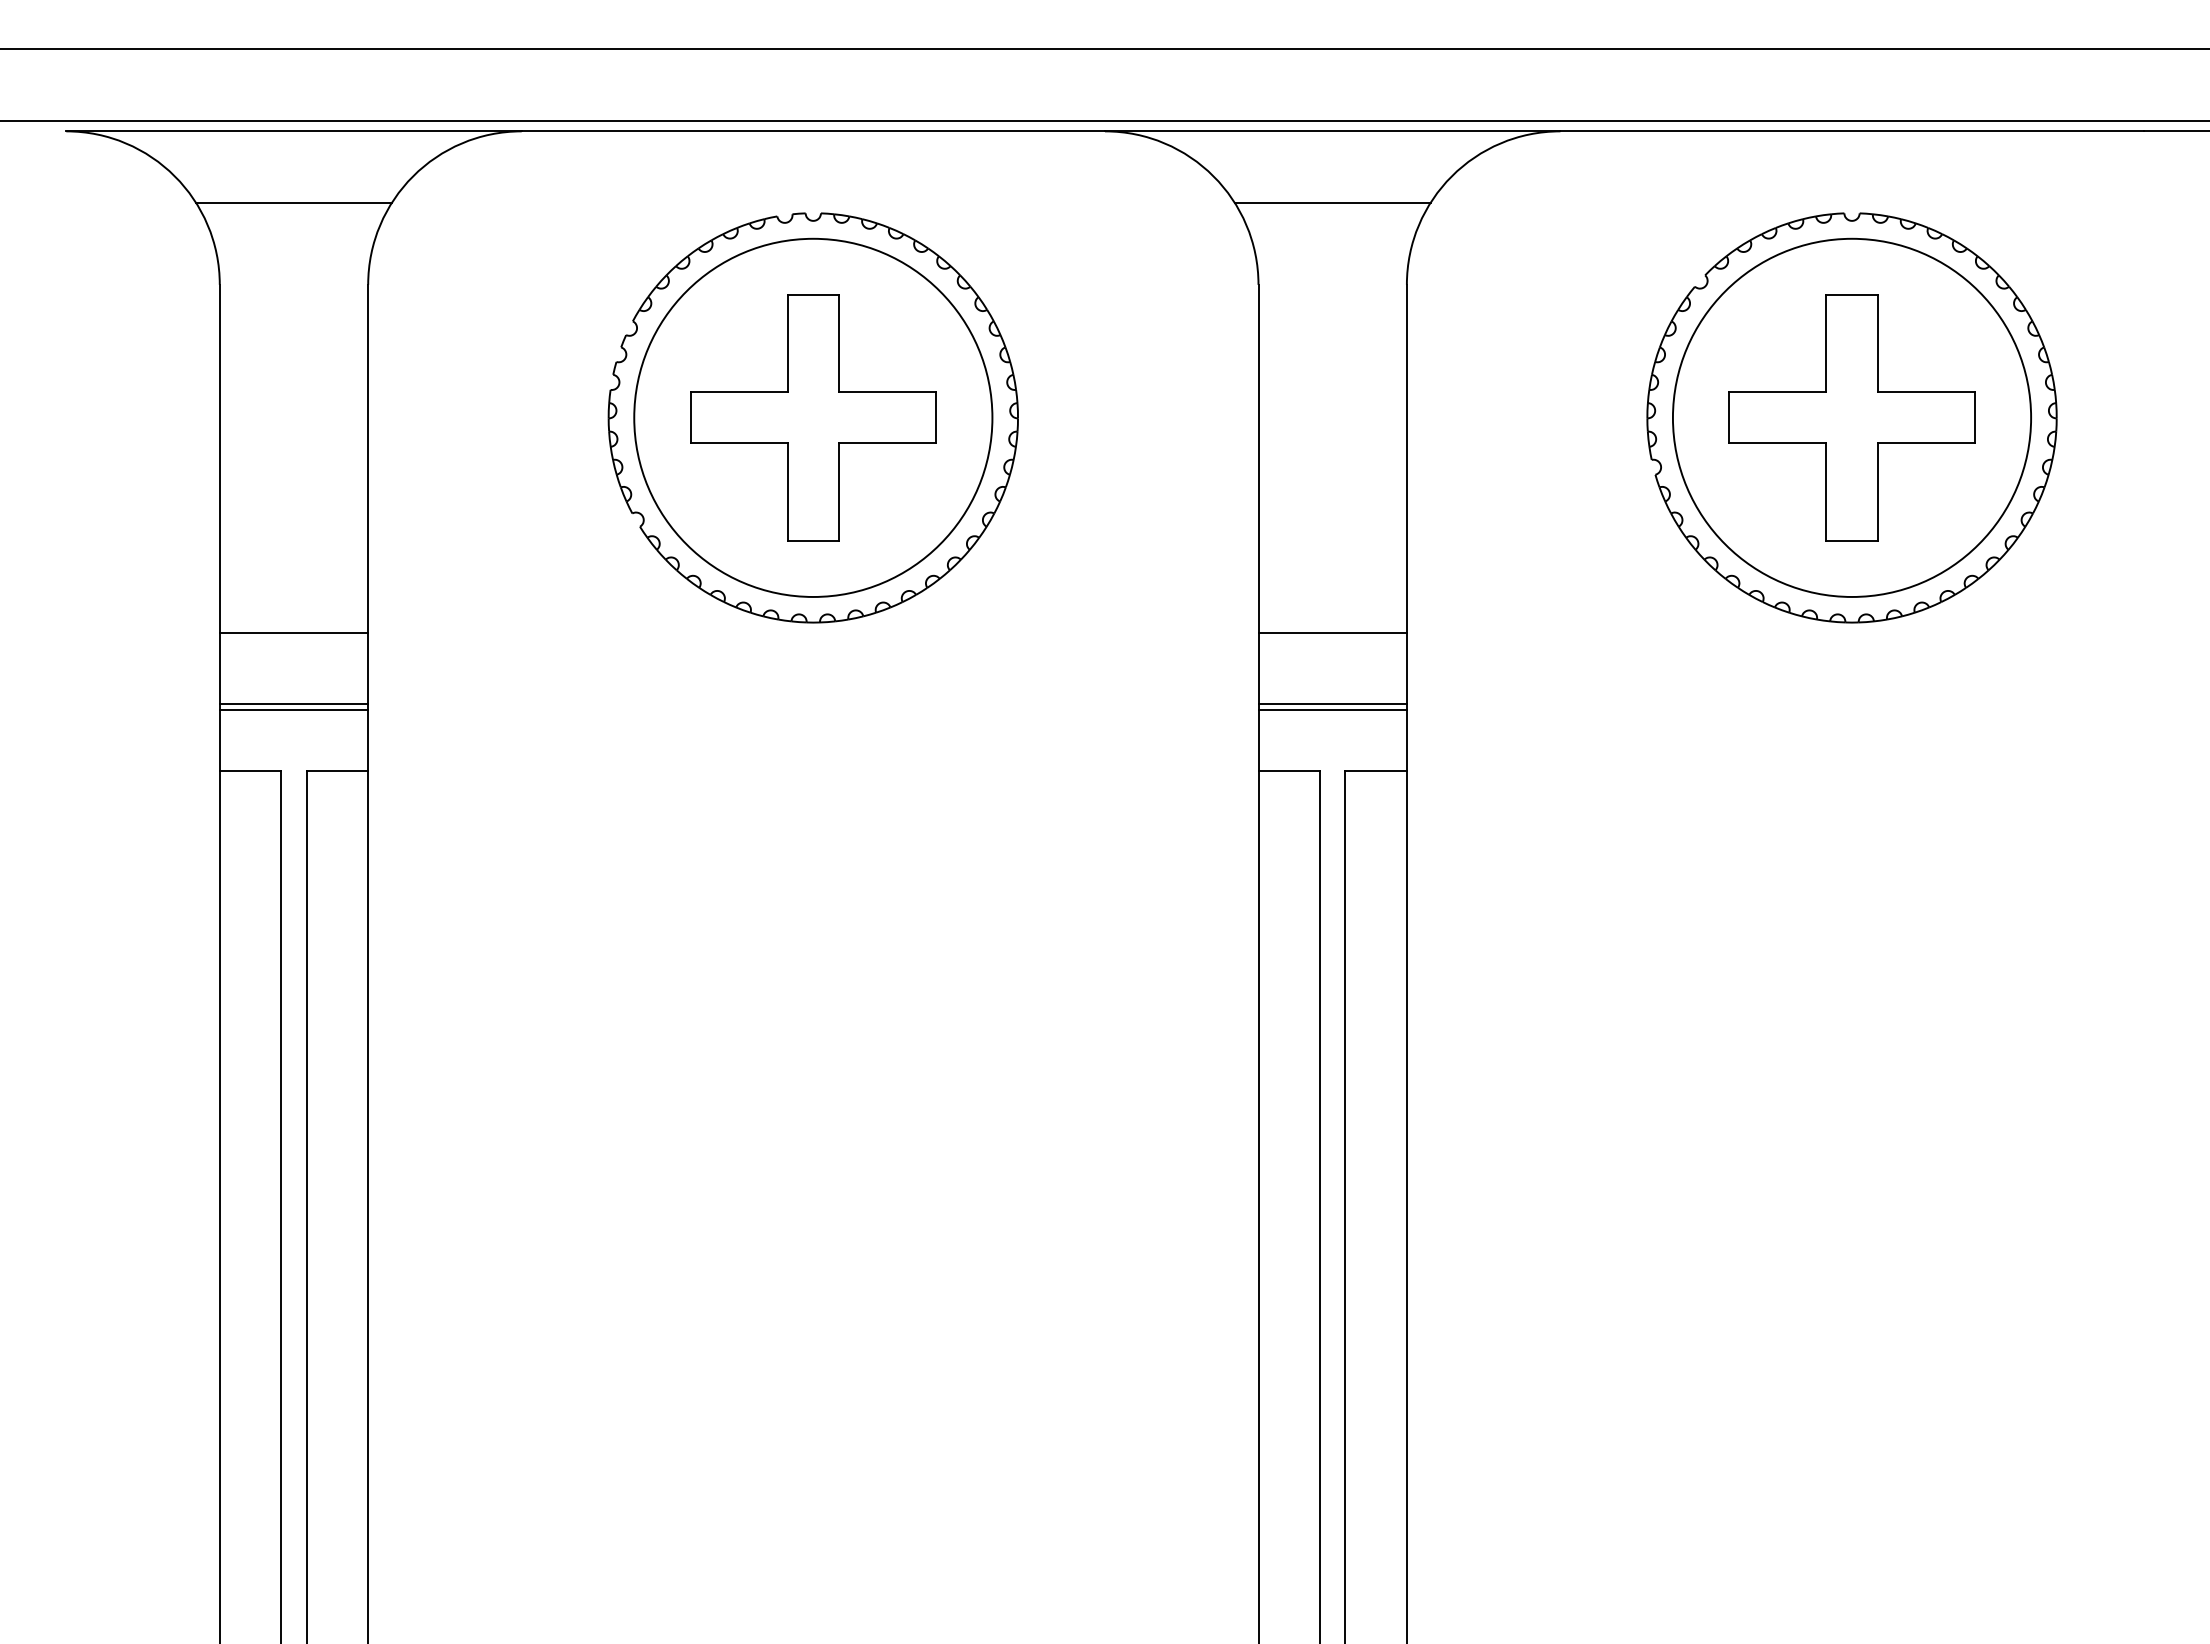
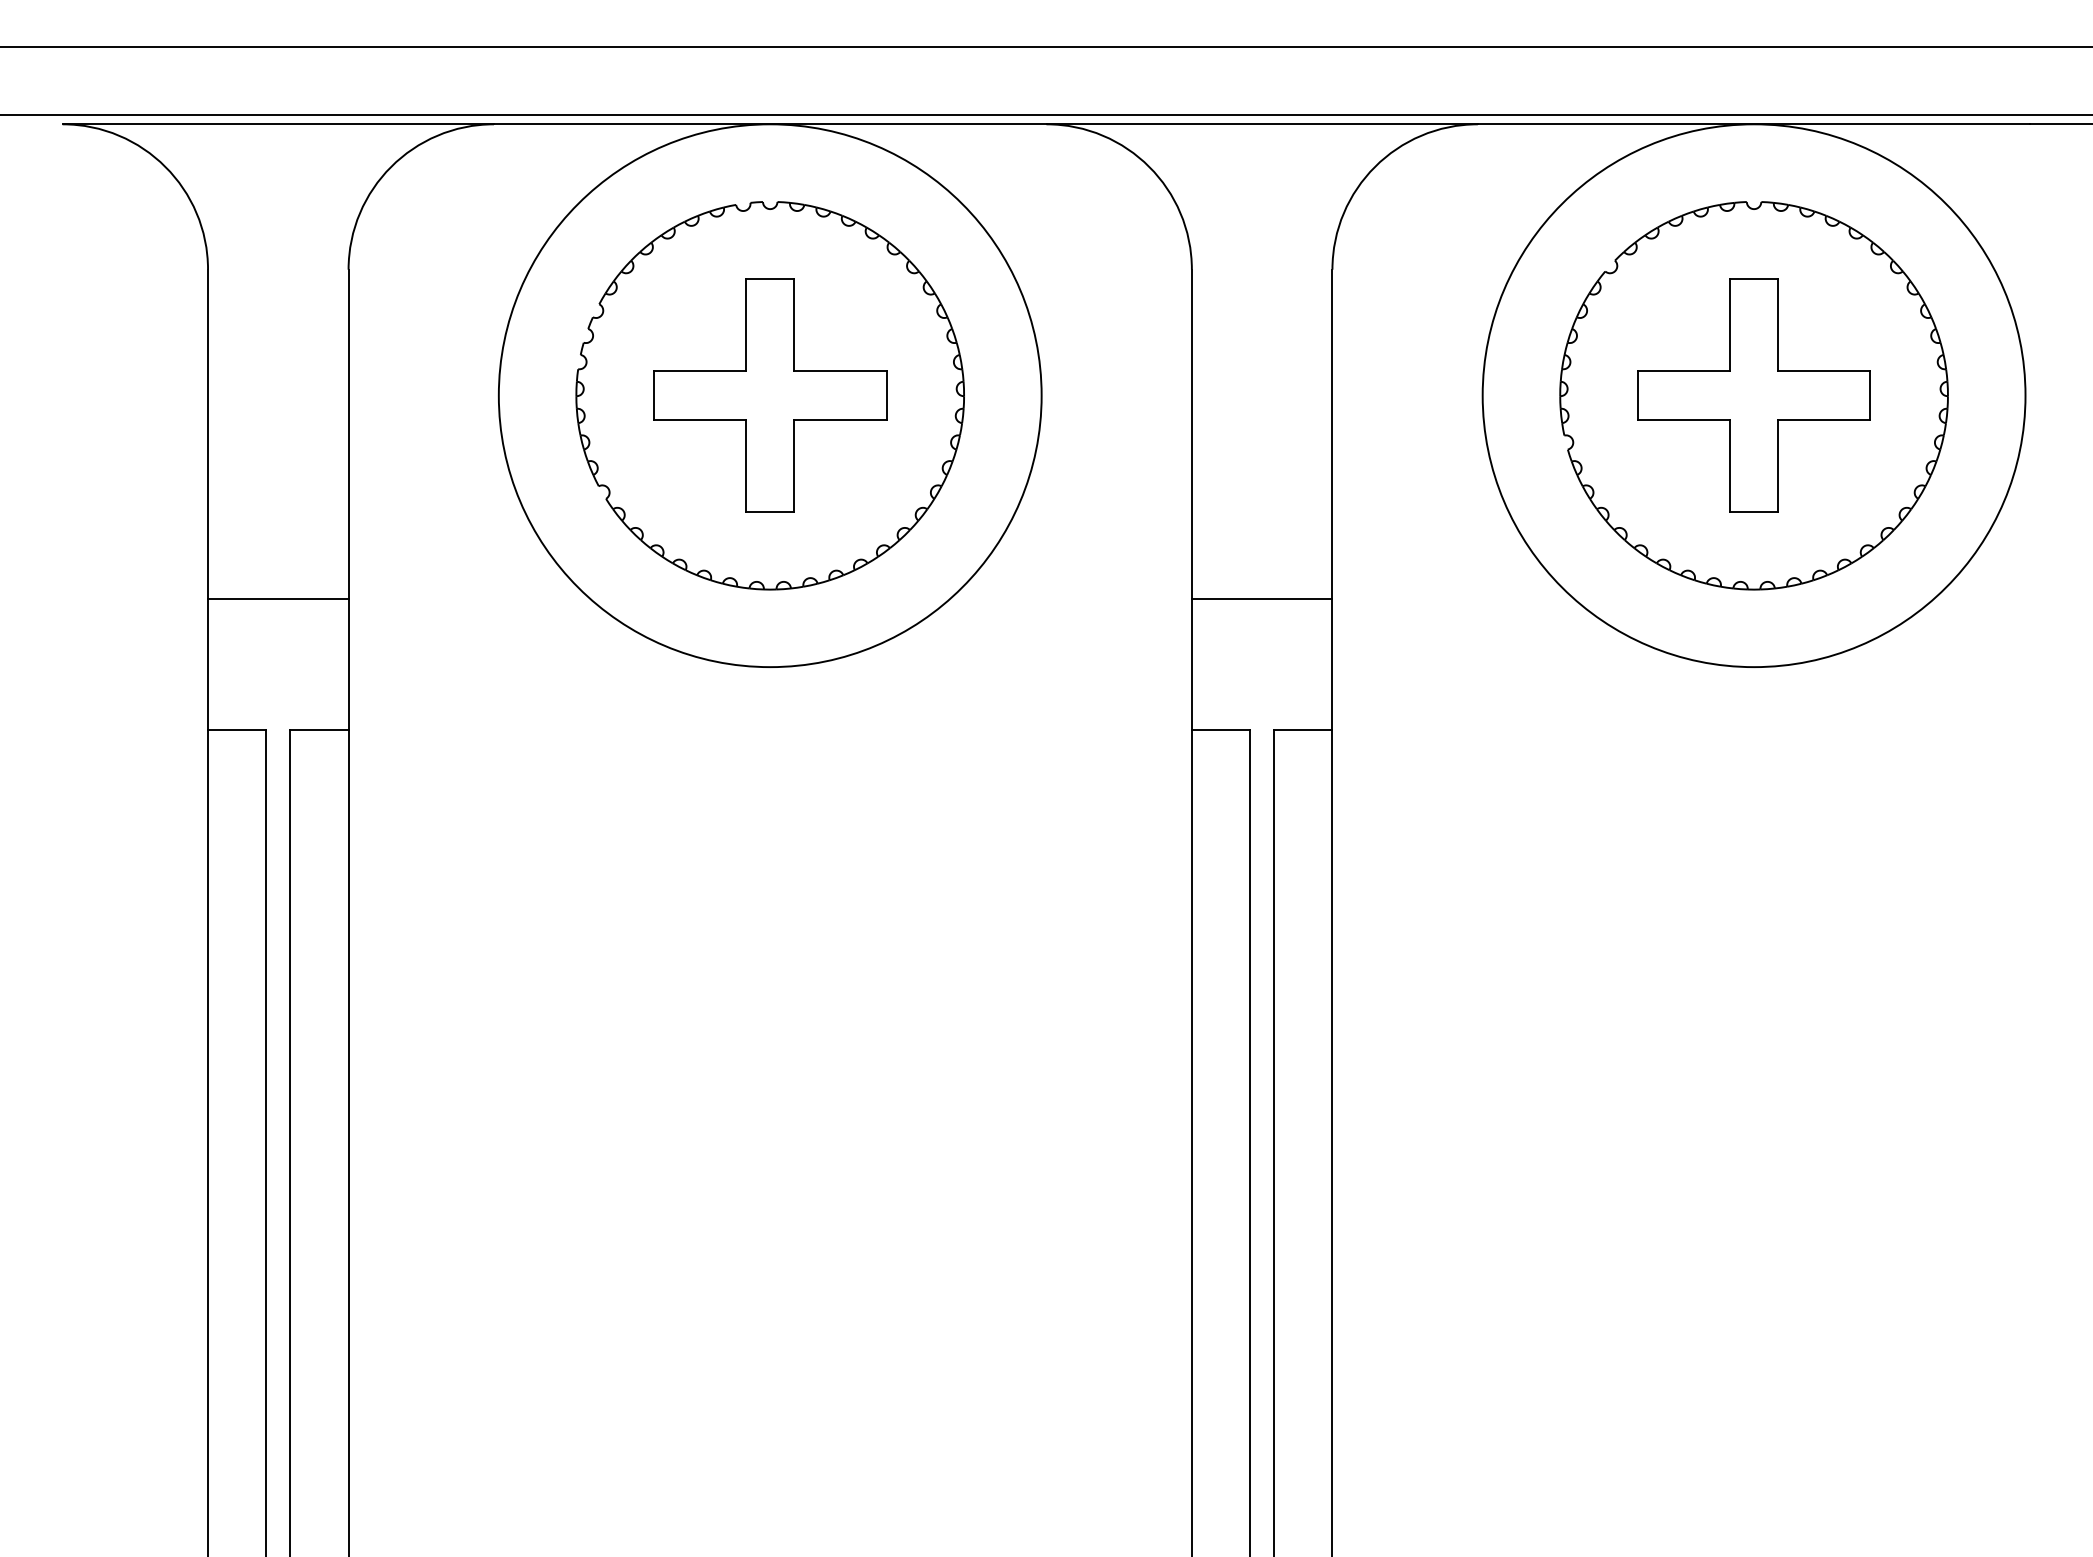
line: (293, 203) -> (277, 192), removed
line: (1332, 203) -> (1261, 192), removed
circle: (813, 417) -> (770, 395), size x1.6
circle: (1851, 417) -> (1753, 395), size x1.6
line: (293, 704) -> (277, 667), removed
line: (1332, 704) -> (1261, 667), removed
line: (293, 709) -> (277, 671), removed
line: (1332, 709) -> (1261, 671), removed

